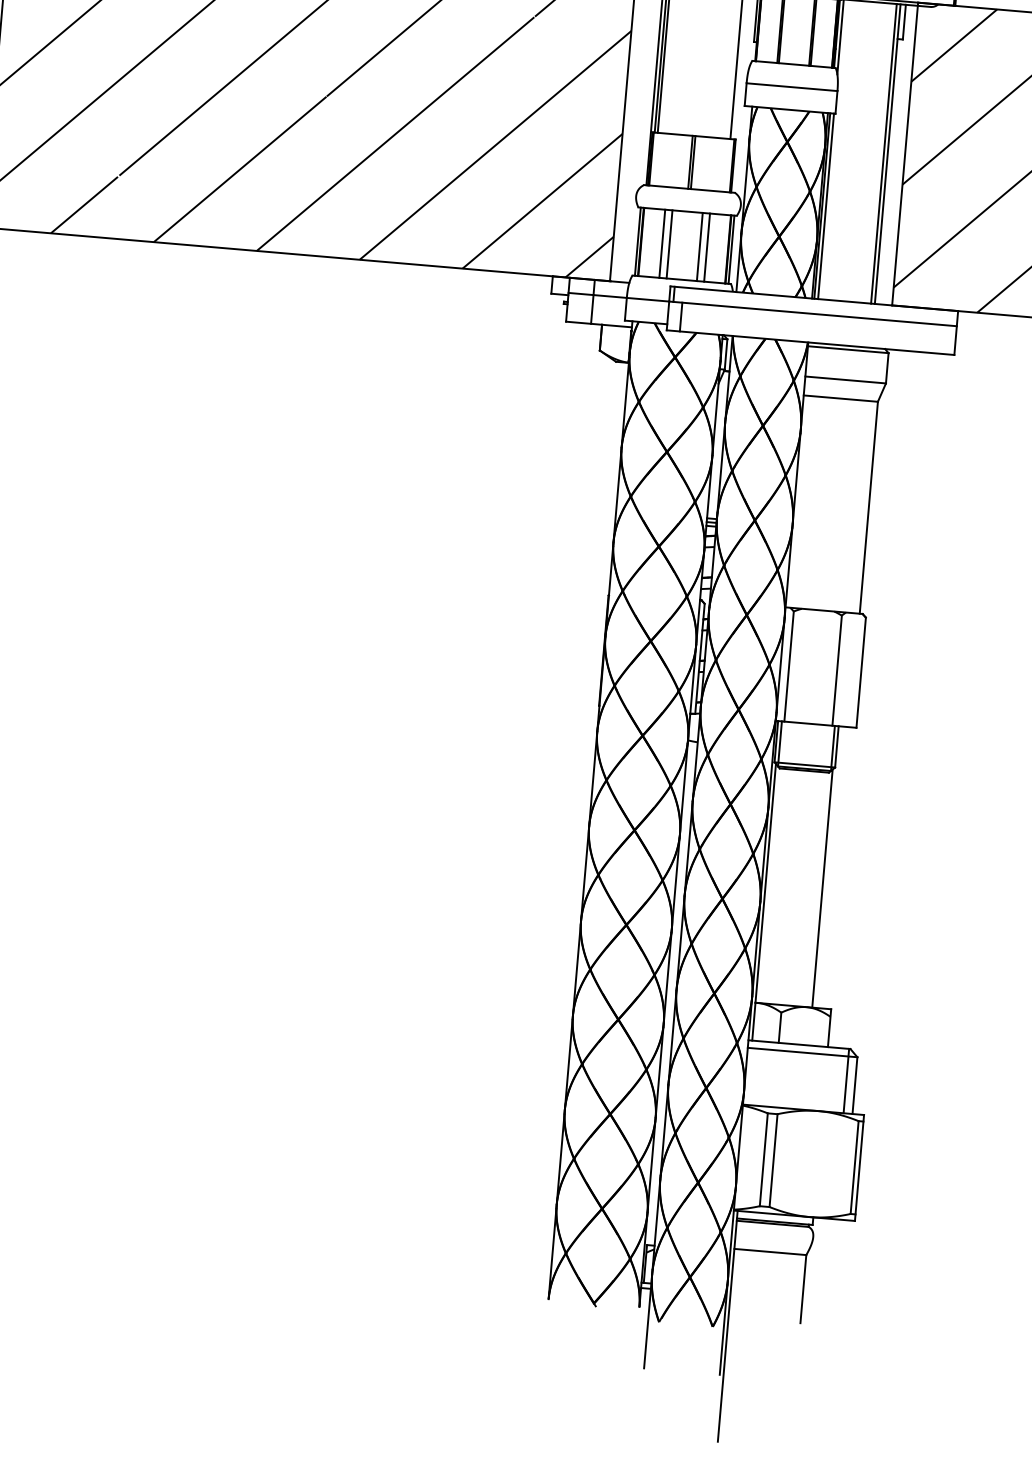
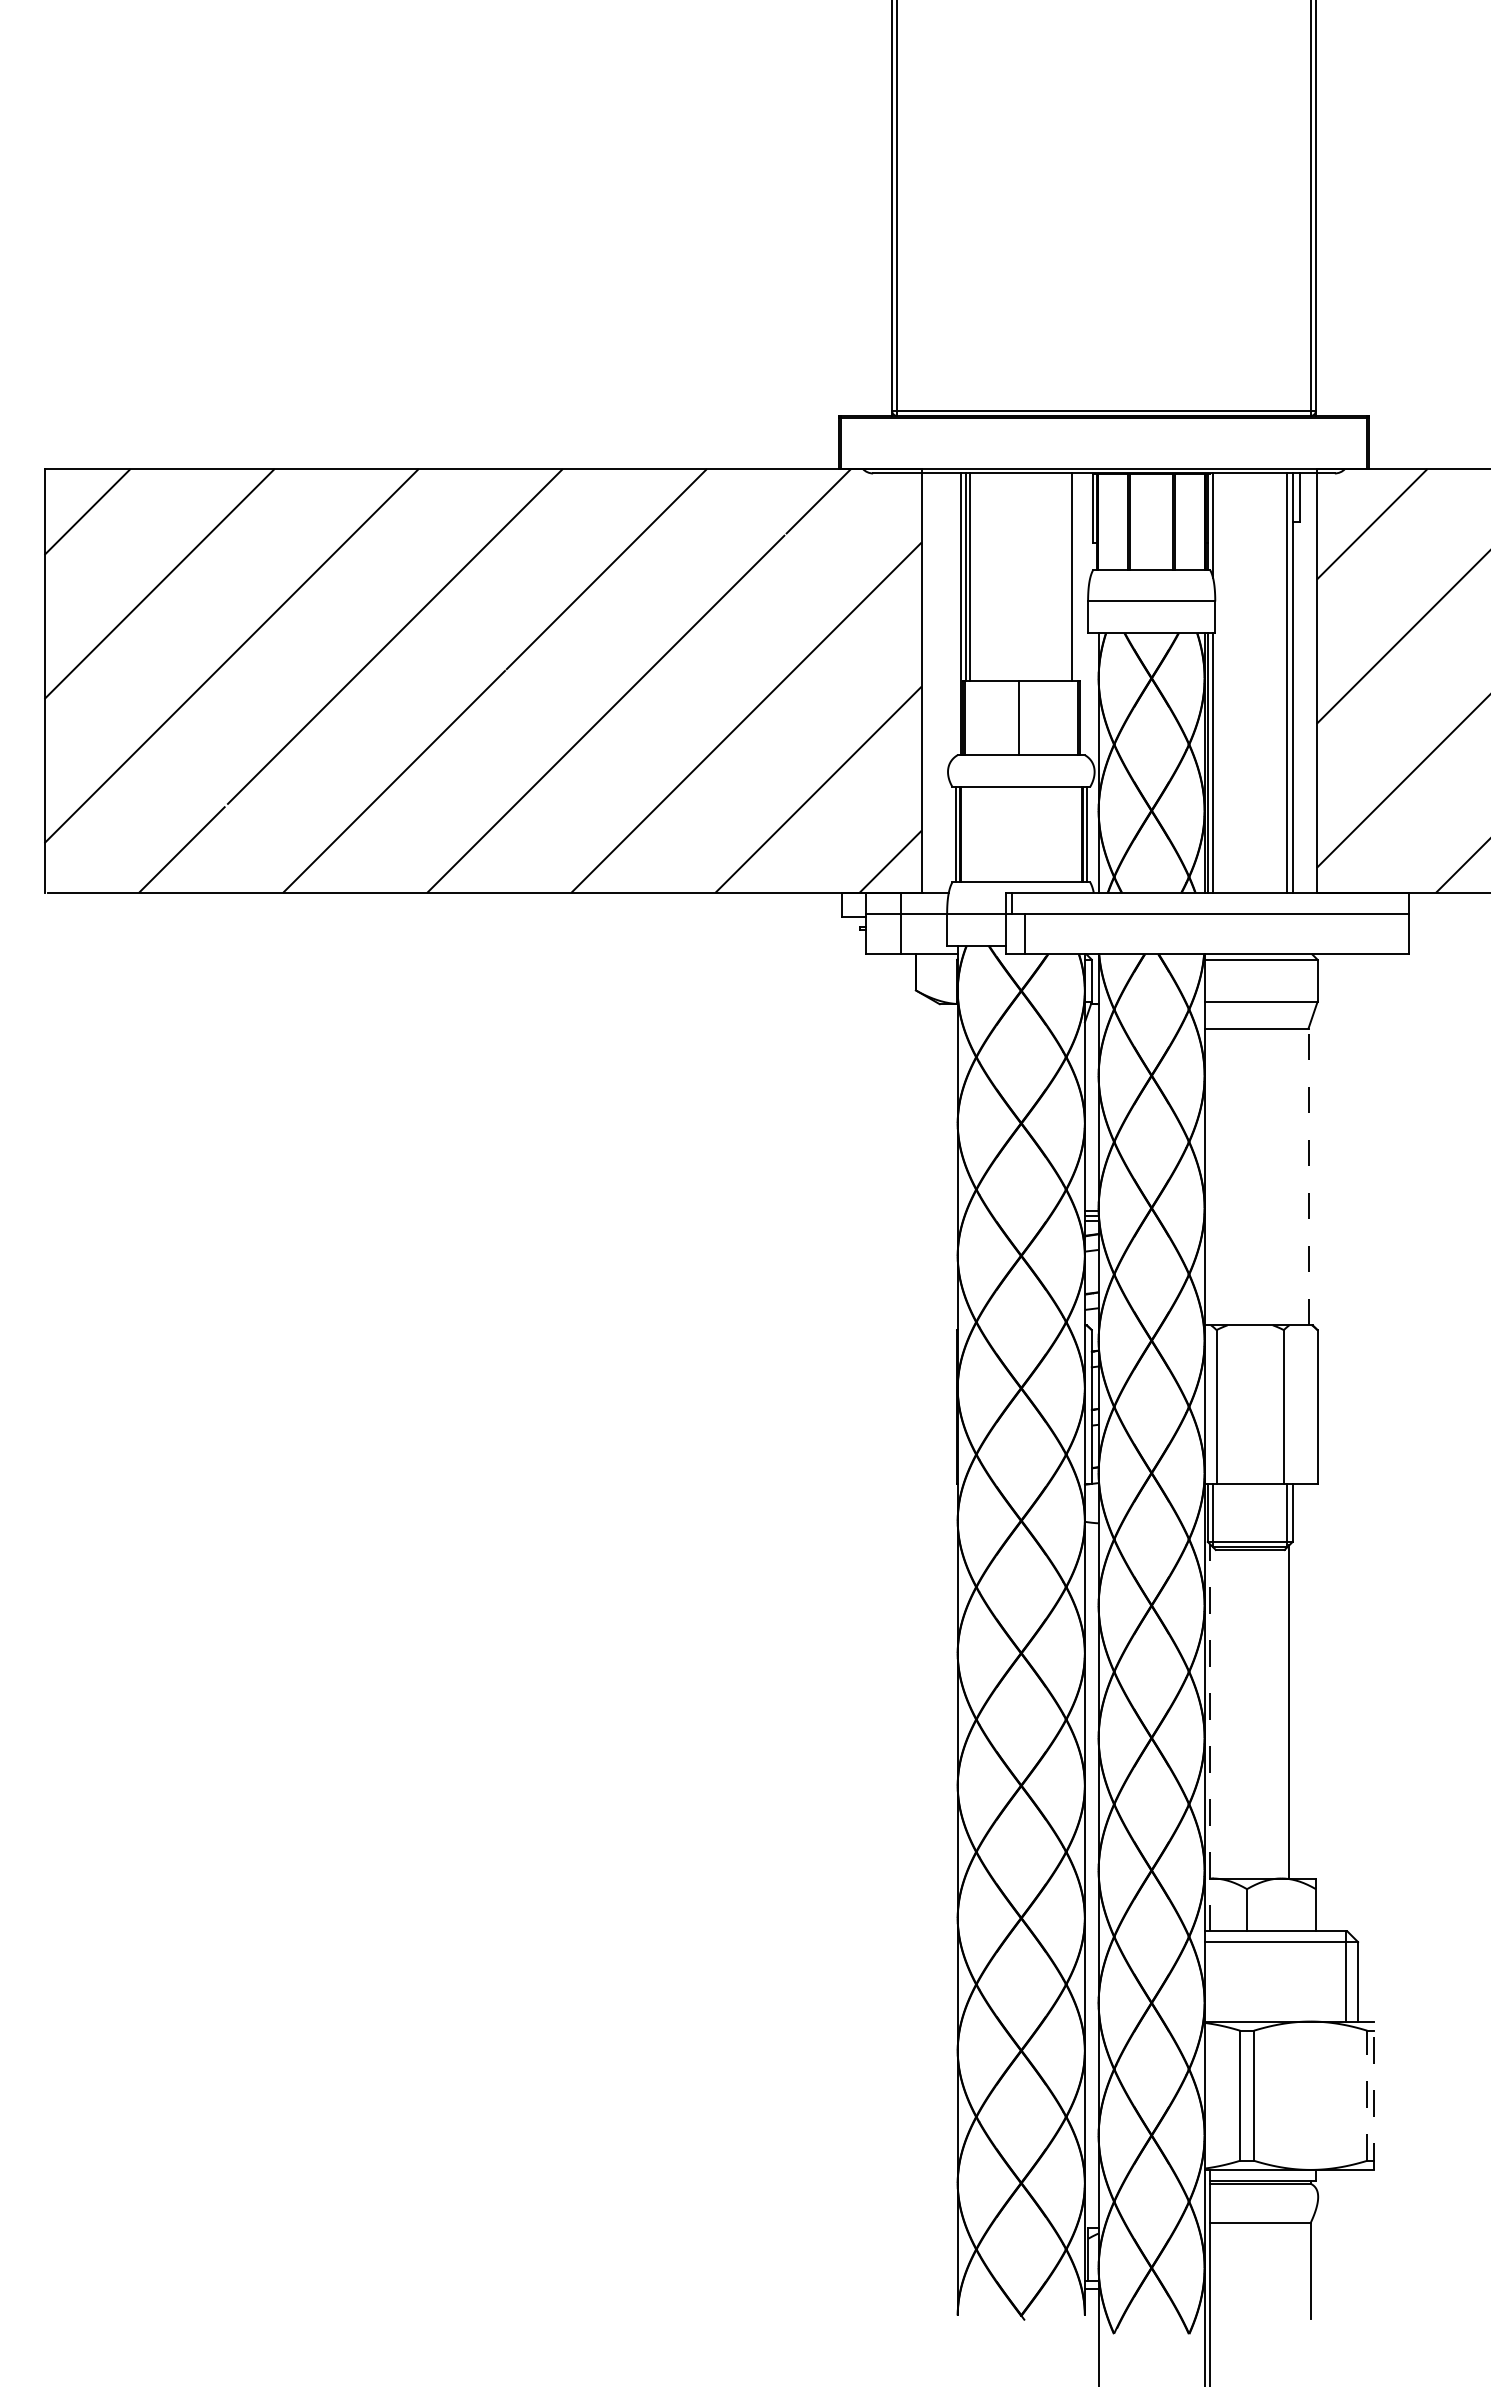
line: (693, 162) -> (1023, 717), removed
line: (661, 243) -> (989, 834), removed
line: (669, 244) -> (1000, 834), removed
line: (699, 246) -> (1042, 834), removed
line: (706, 247) -> (1052, 834), removed
line: (868, 507) -> (1308, 1176), solid -> dashed
line: (763, 902) -> (1209, 1737), solid -> dashed
line: (854, 1167) -> (1367, 2095), solid -> dashed
line: (859, 1167) -> (1374, 2095), solid -> dashed

